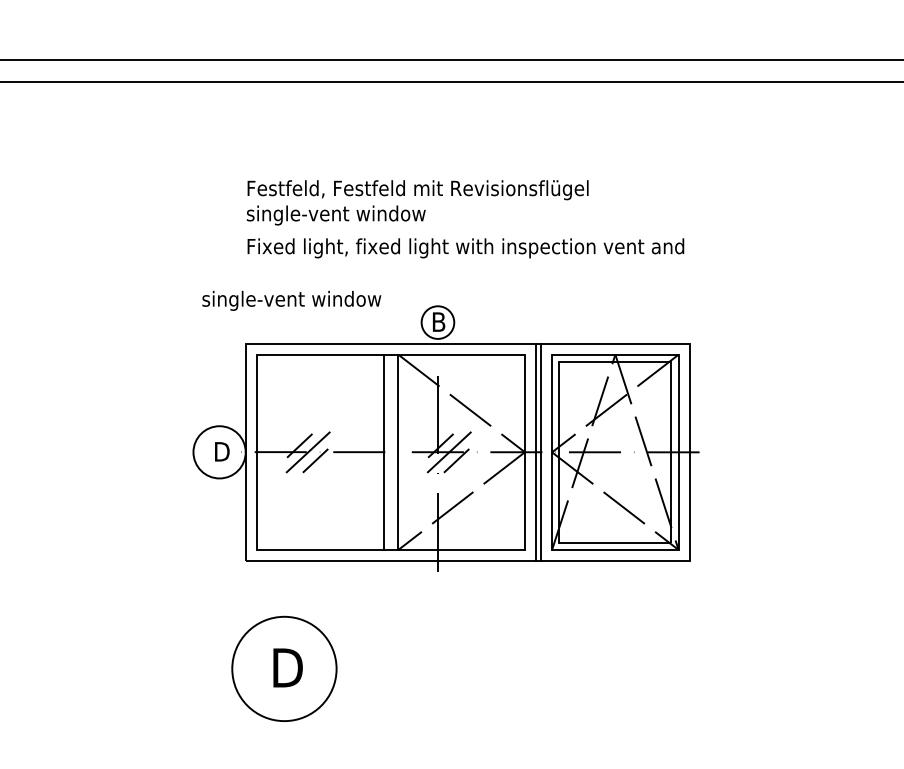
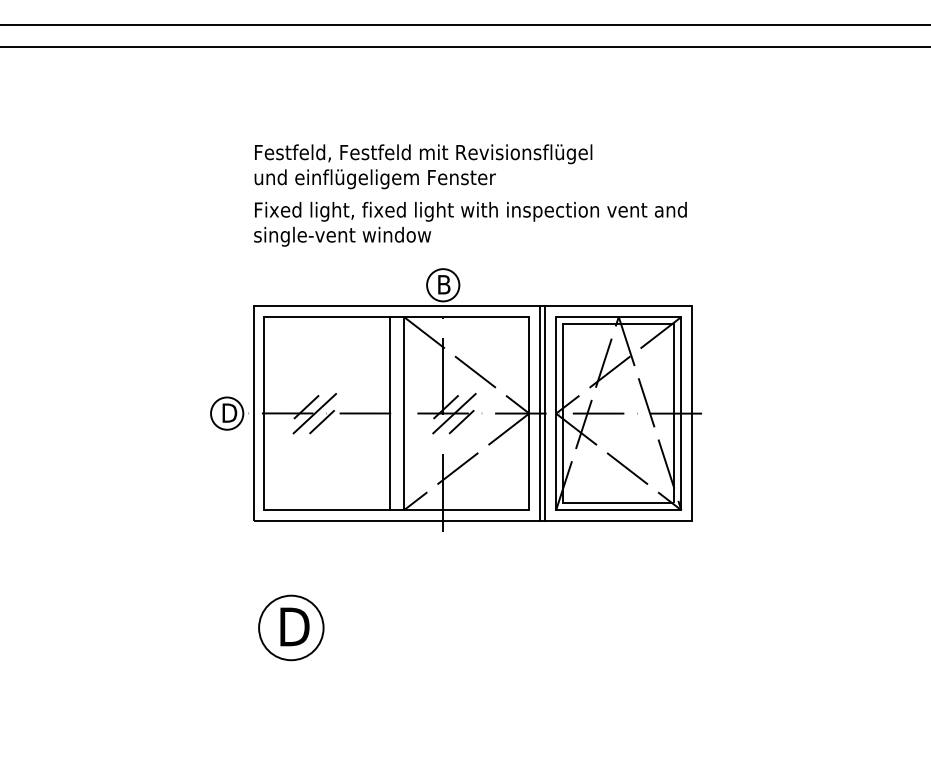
text: (368, 215) -> (374, 179), single-vent window -> und einflügeligem Fenster
text: (291, 300) -> (342, 236), moved
circle: (219, 452) -> (227, 413), size x0.62
circle: (284, 668) -> (291, 627), size x0.62

